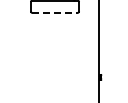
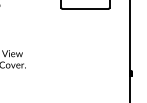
line: (55, 12) -> (85, 8), dashed -> solid

